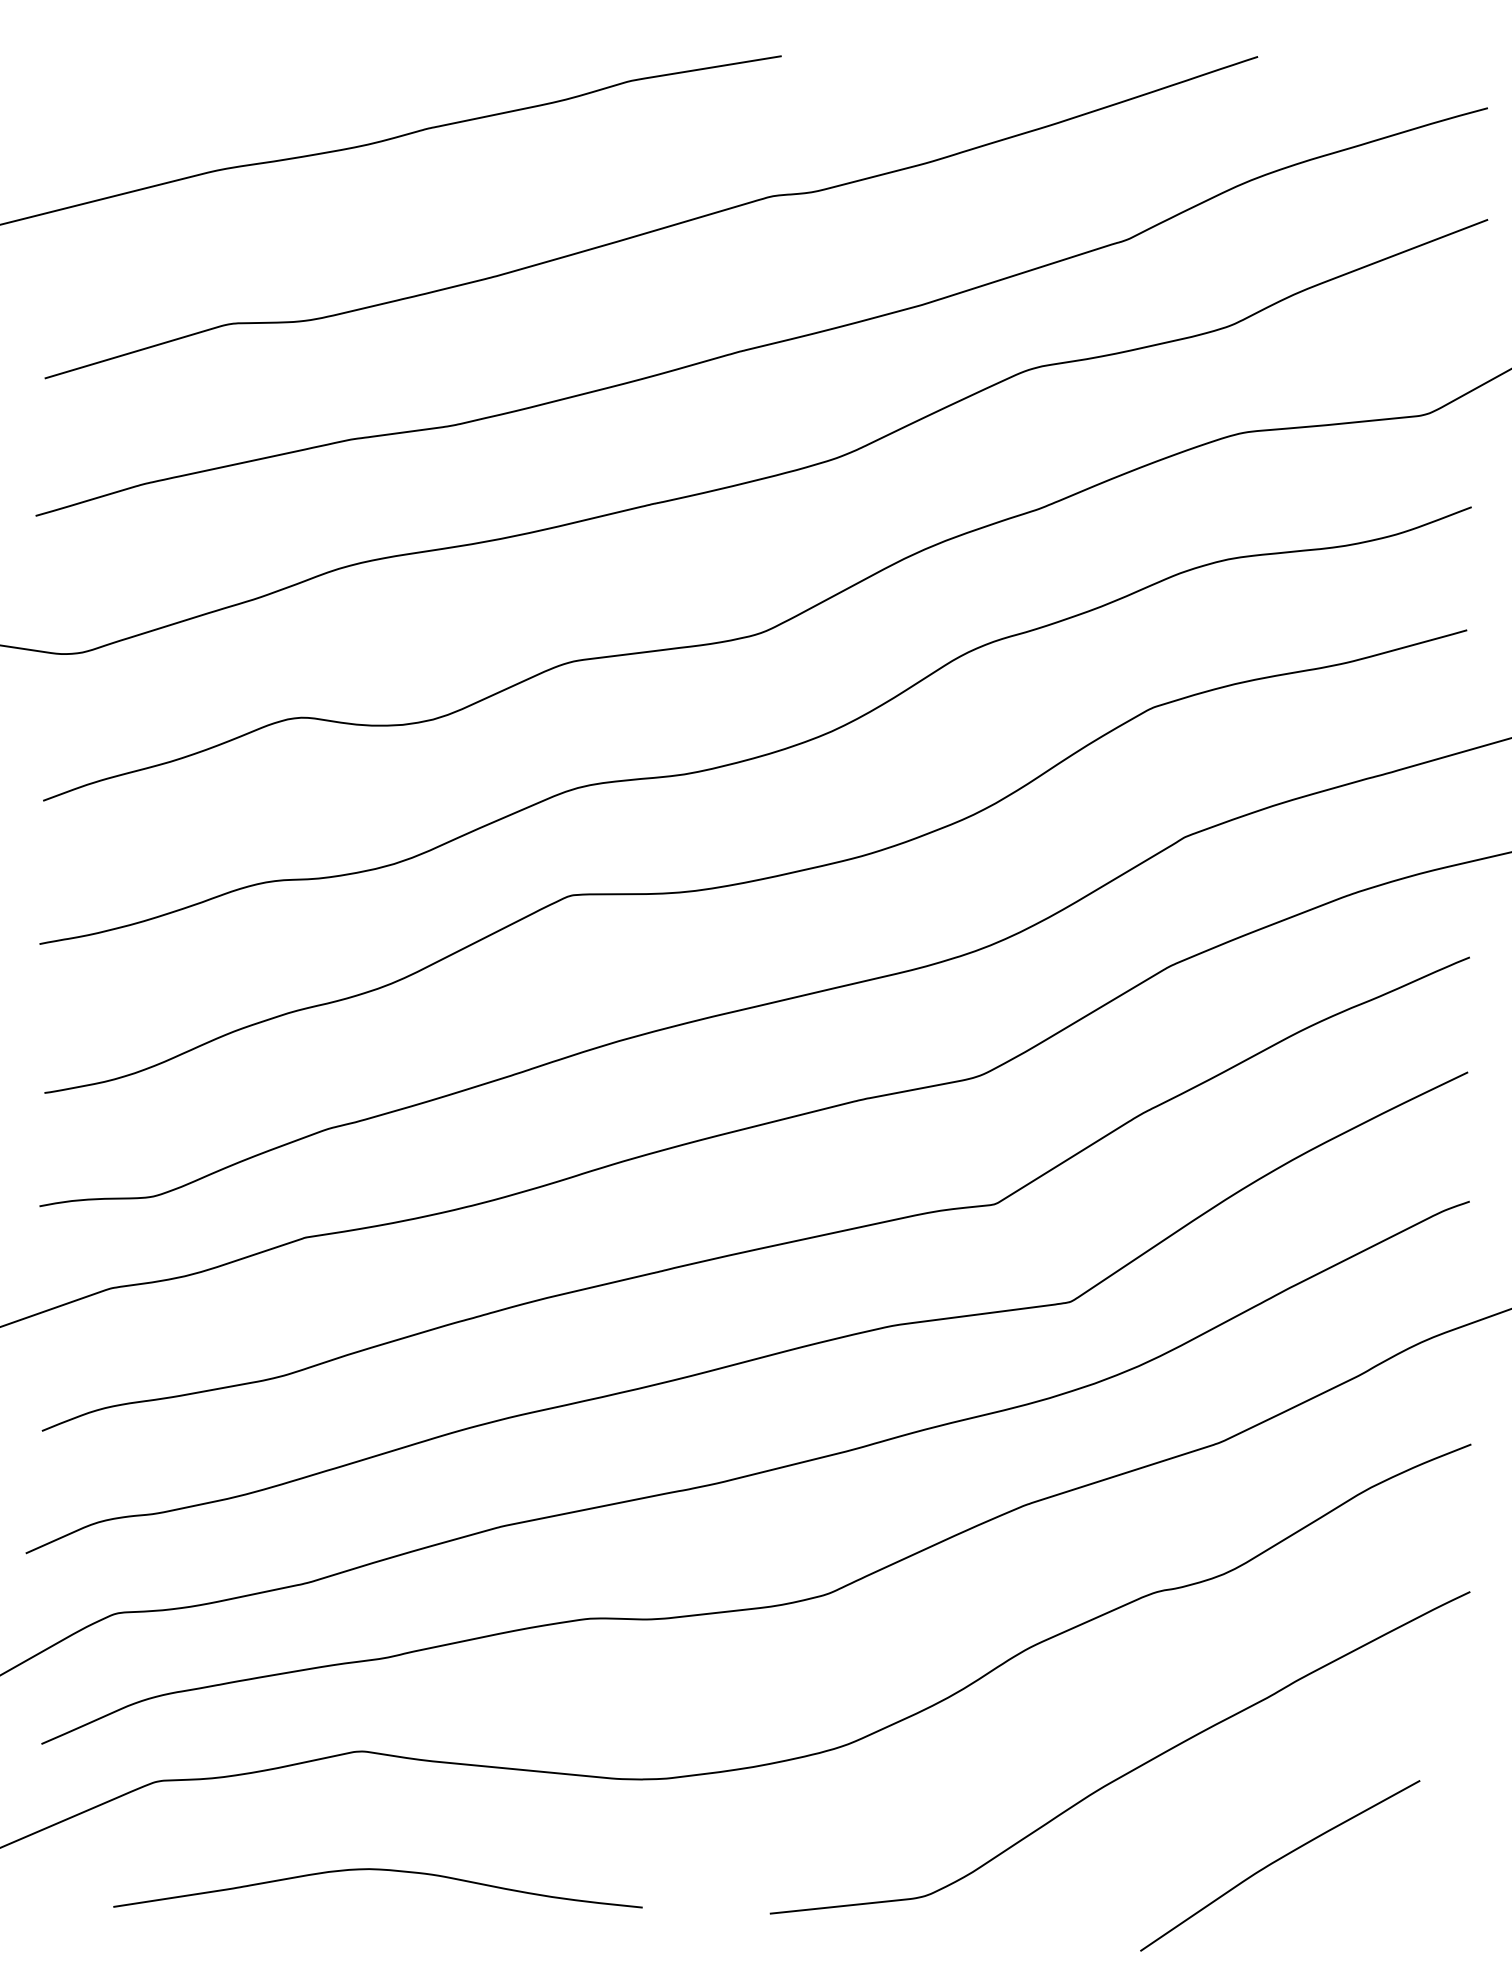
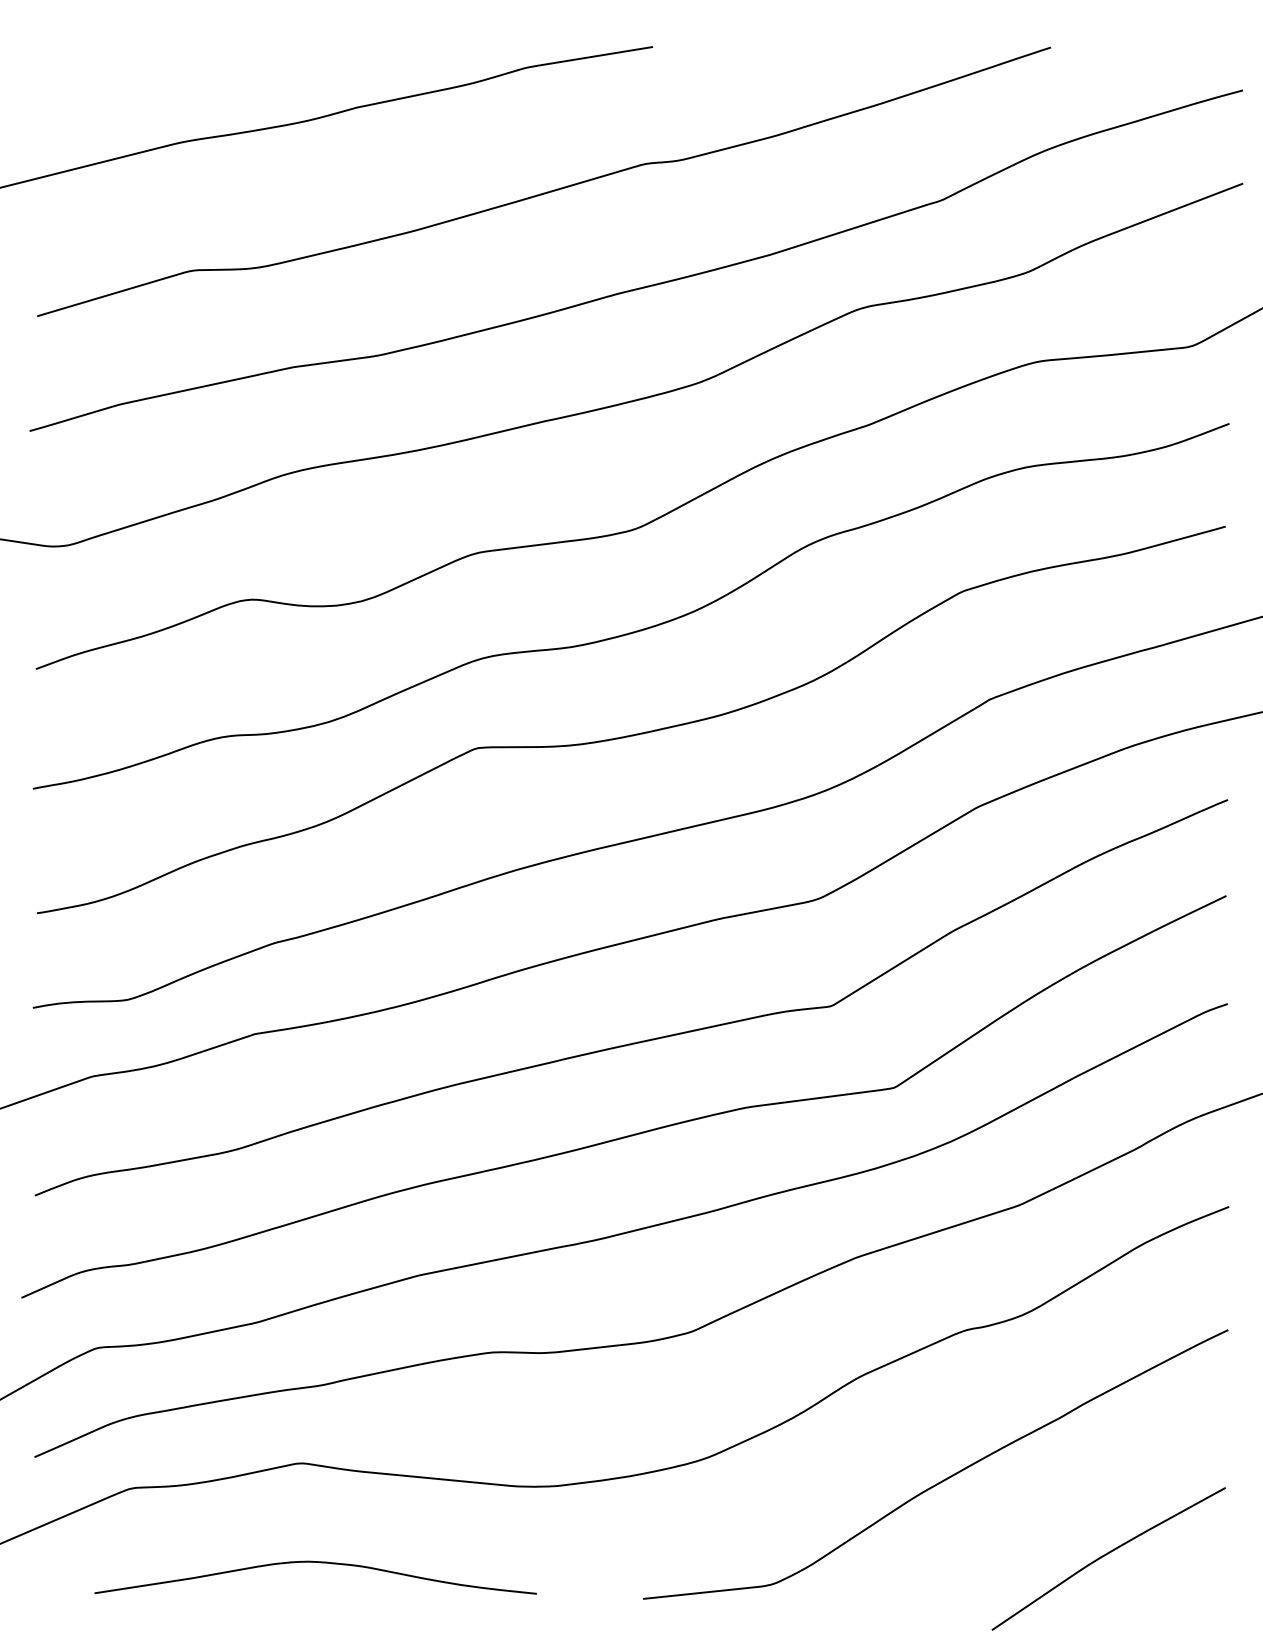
curve: (1277, 1861) -> (1106, 1555), moved

